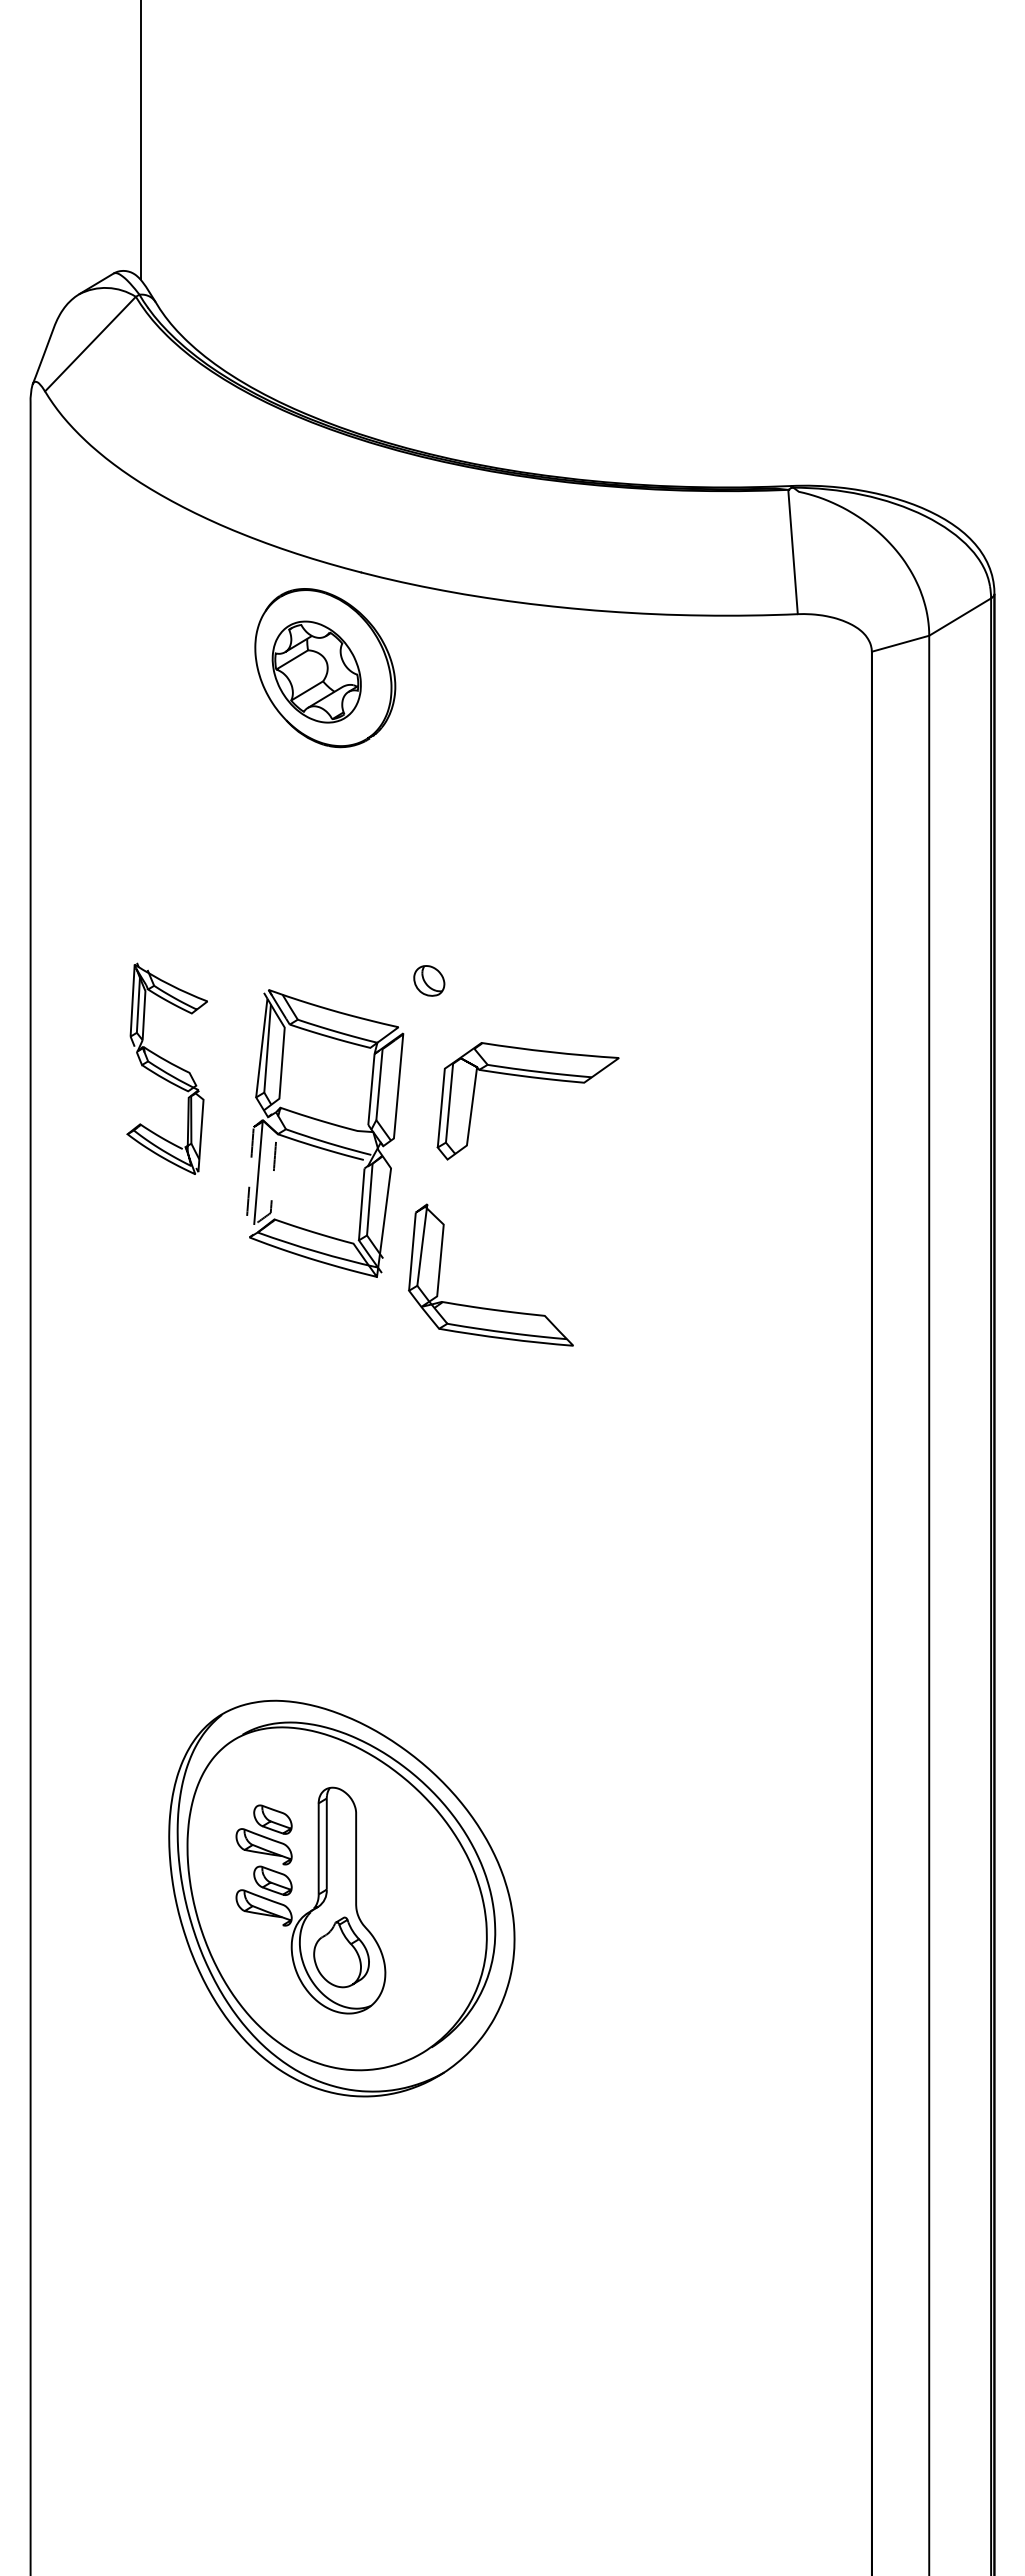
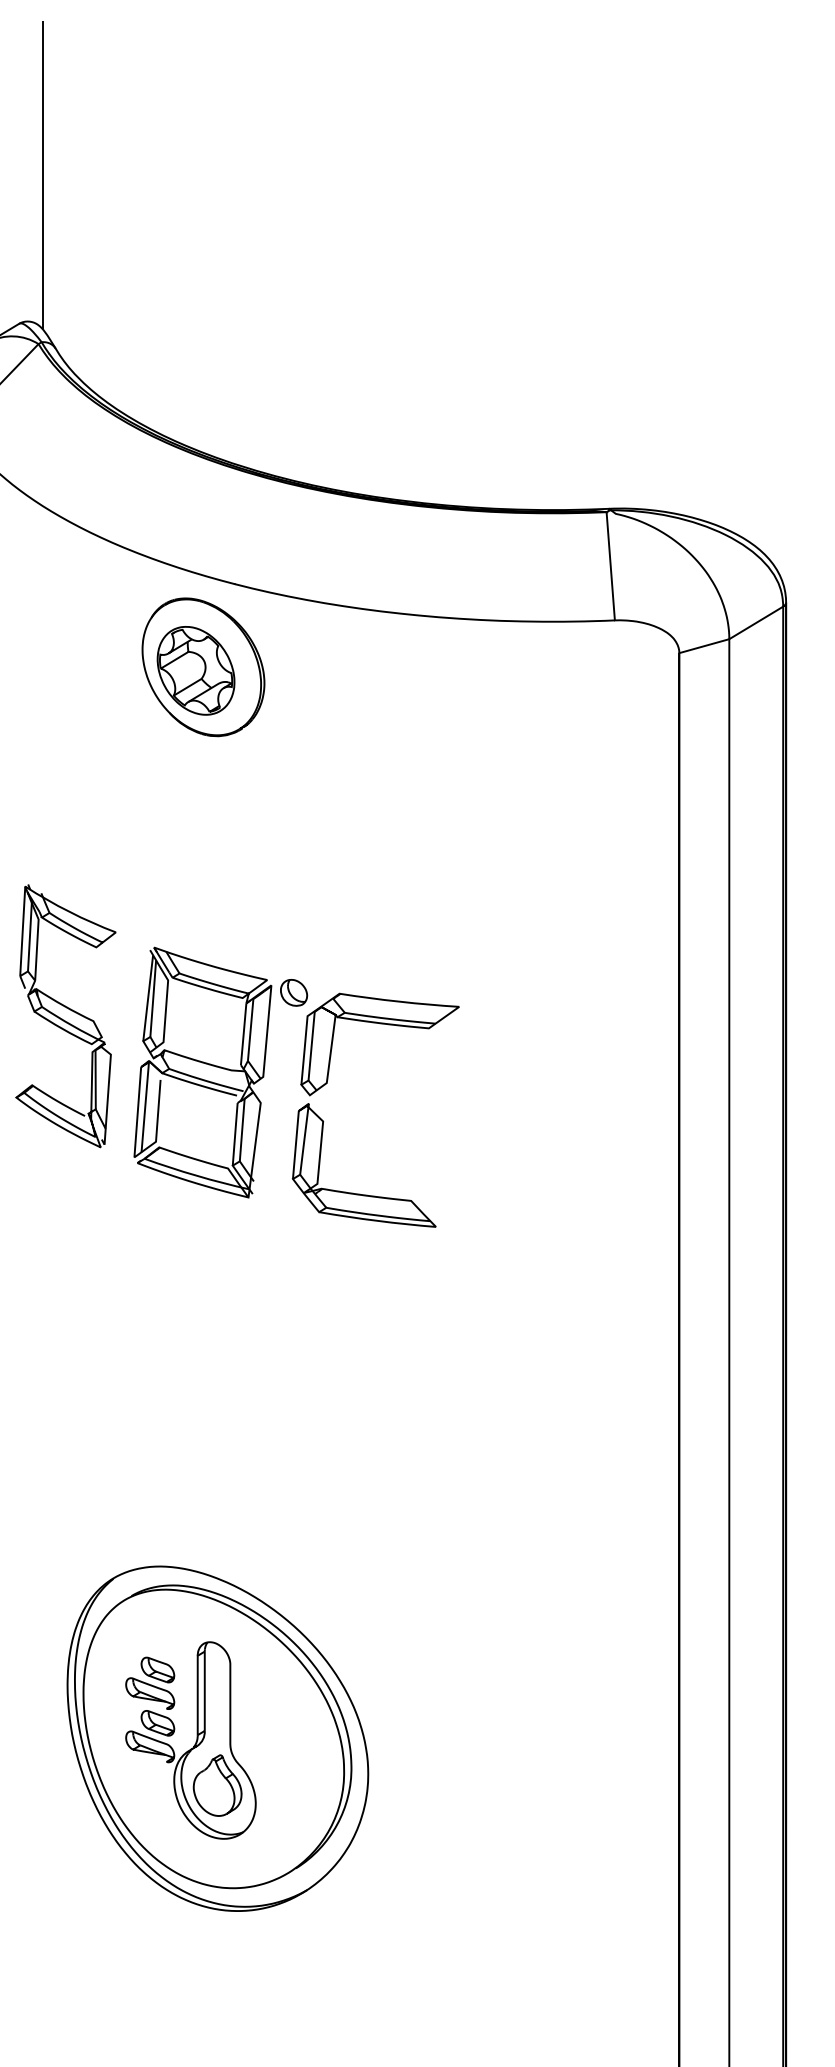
part: (429, 980) -> (294, 992), moved
part: (167, 1068) -> (66, 1015), size x1.43
line: (246, 1230) -> (134, 1157), dashed -> solid
part: (485, 1307) -> (359, 1193), moved

